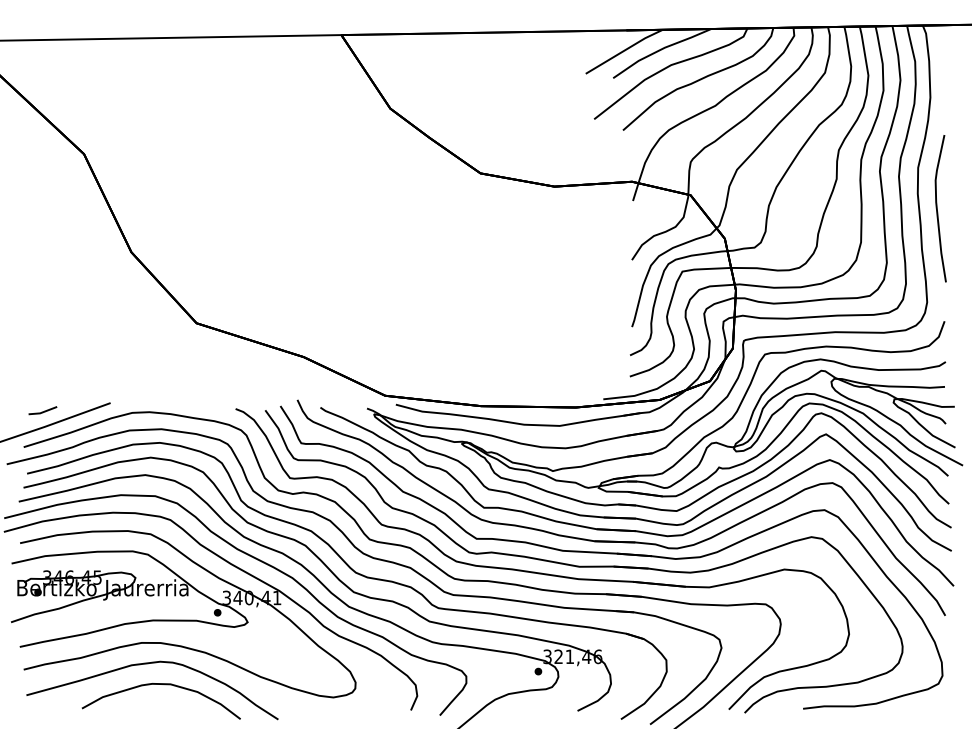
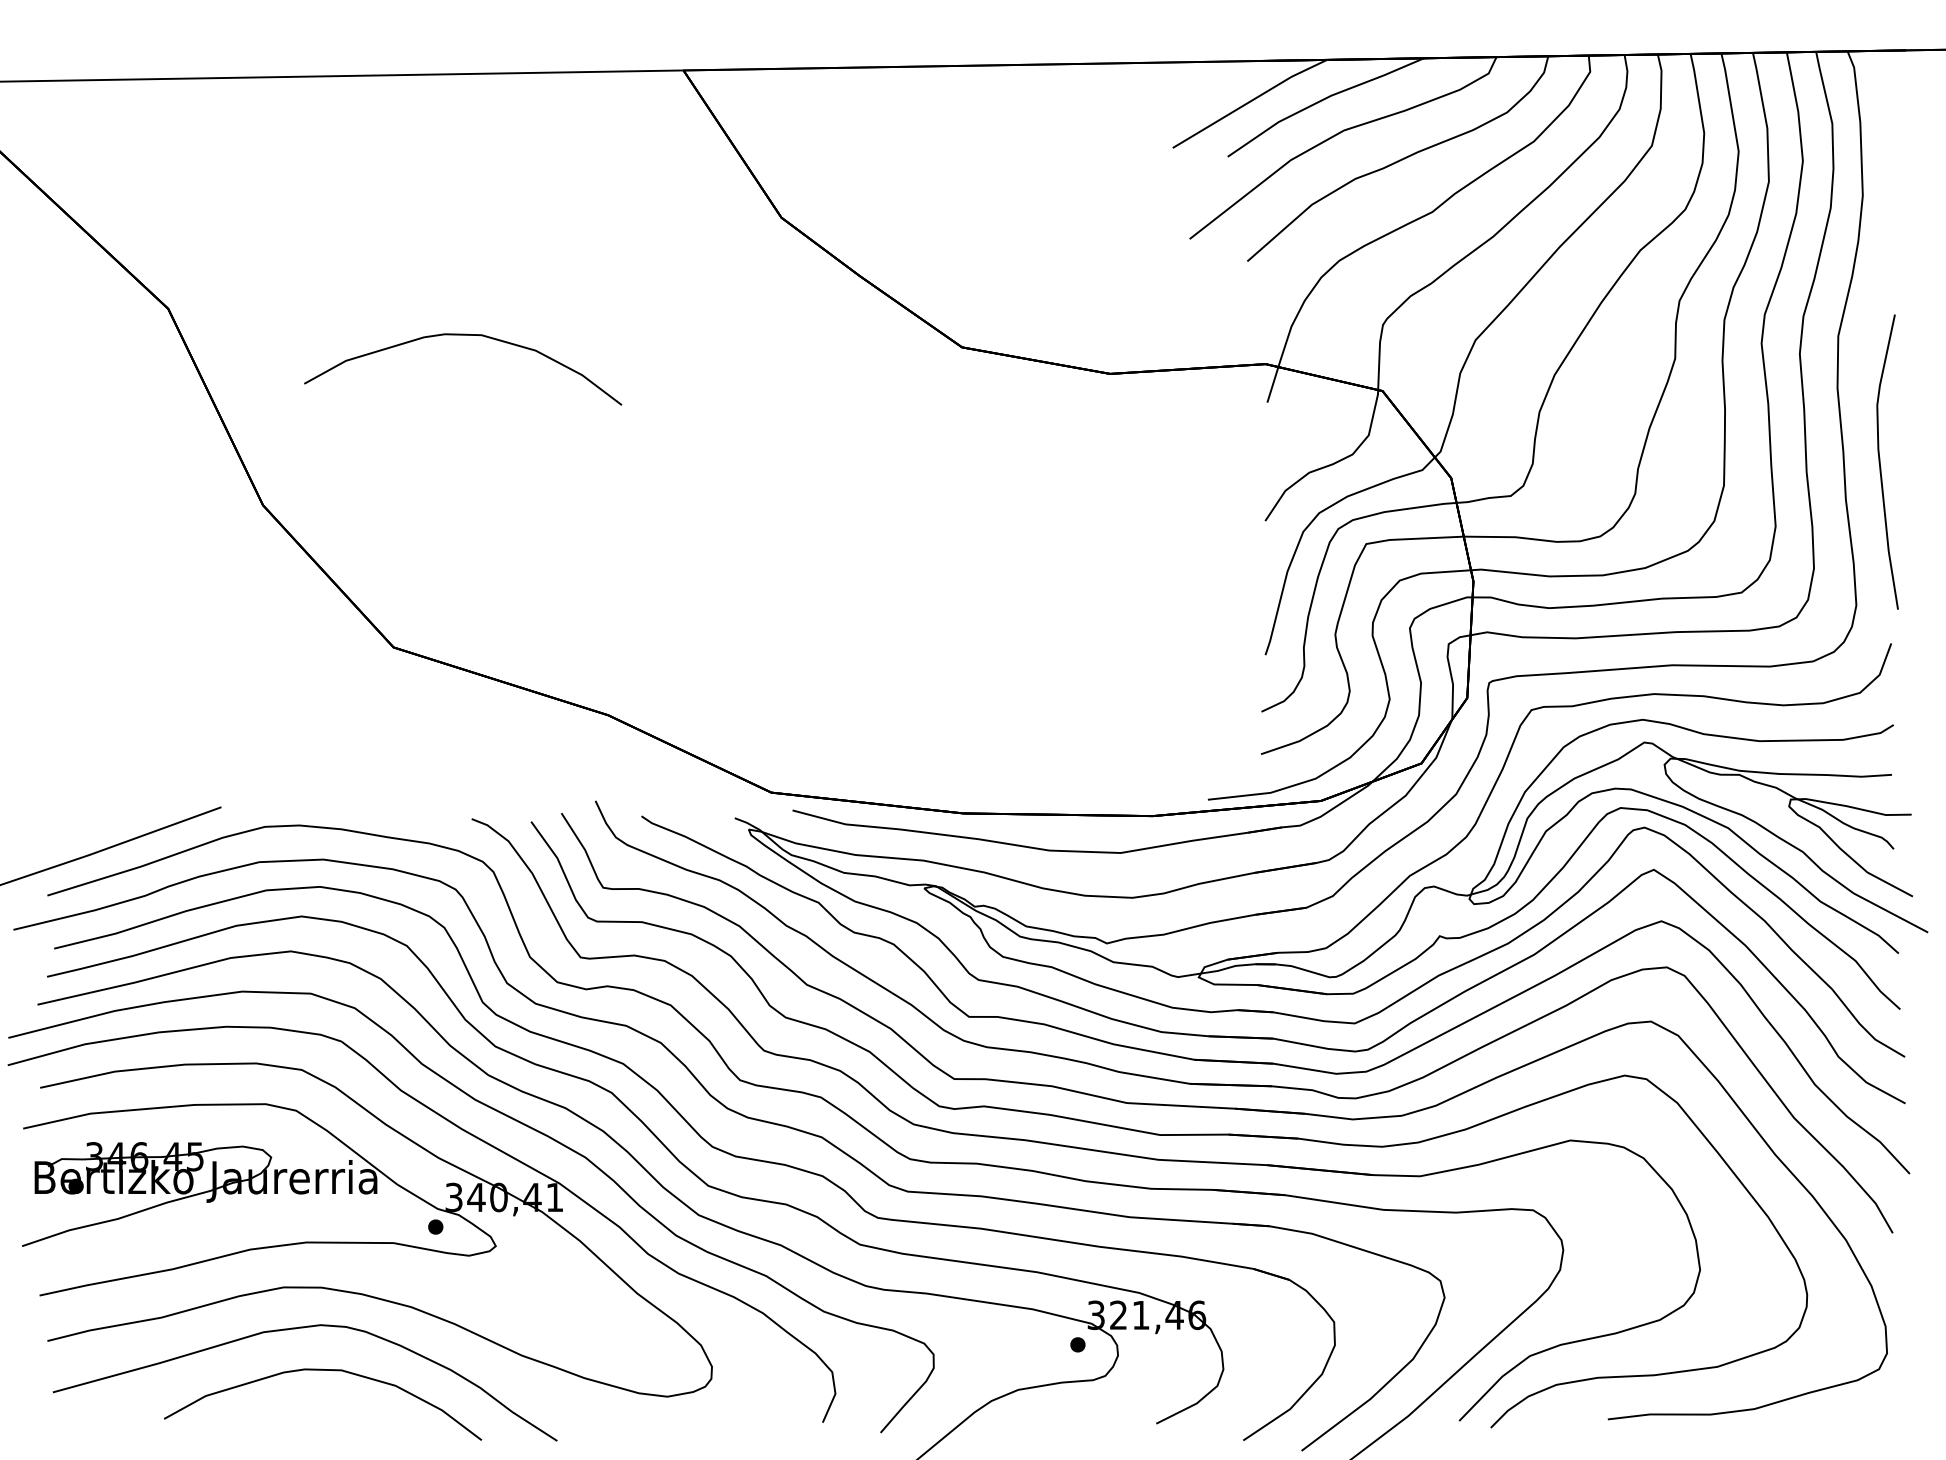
curve: (234, 168) -> (469, 337), added
curve: (937, 208) -> (1880, 461), moved
line: (42, 411) -> (85, 824), removed

